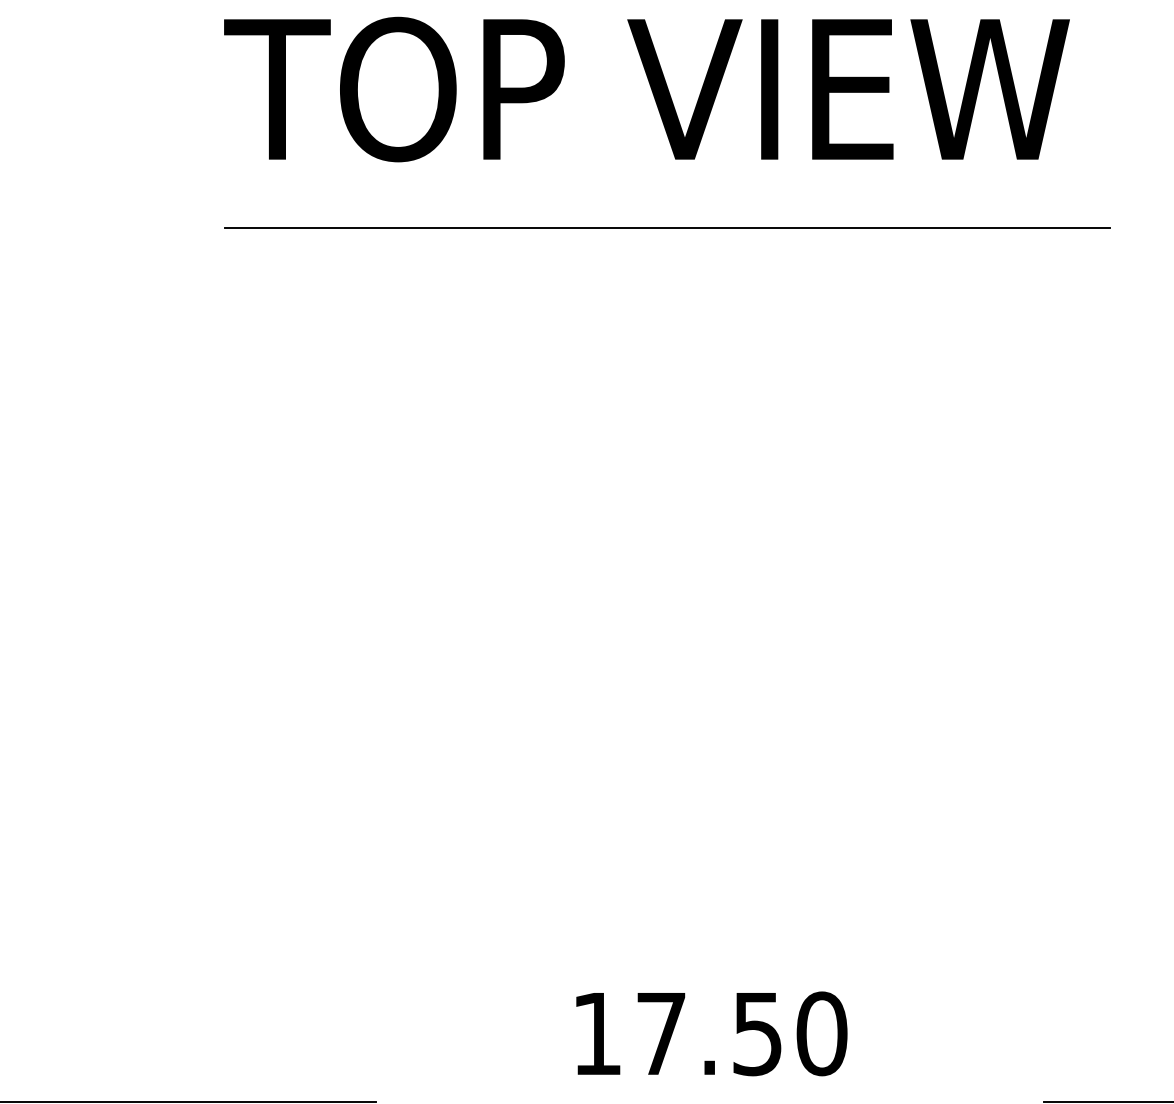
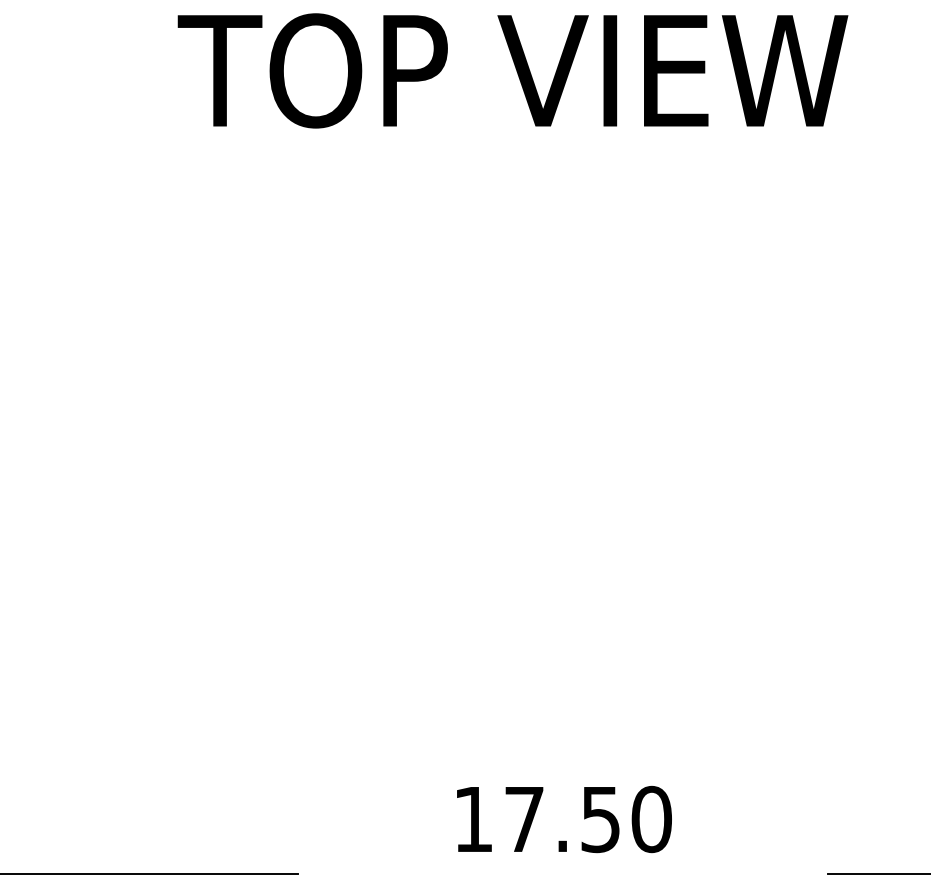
line: (666, 227) -> (528, 180), removed

